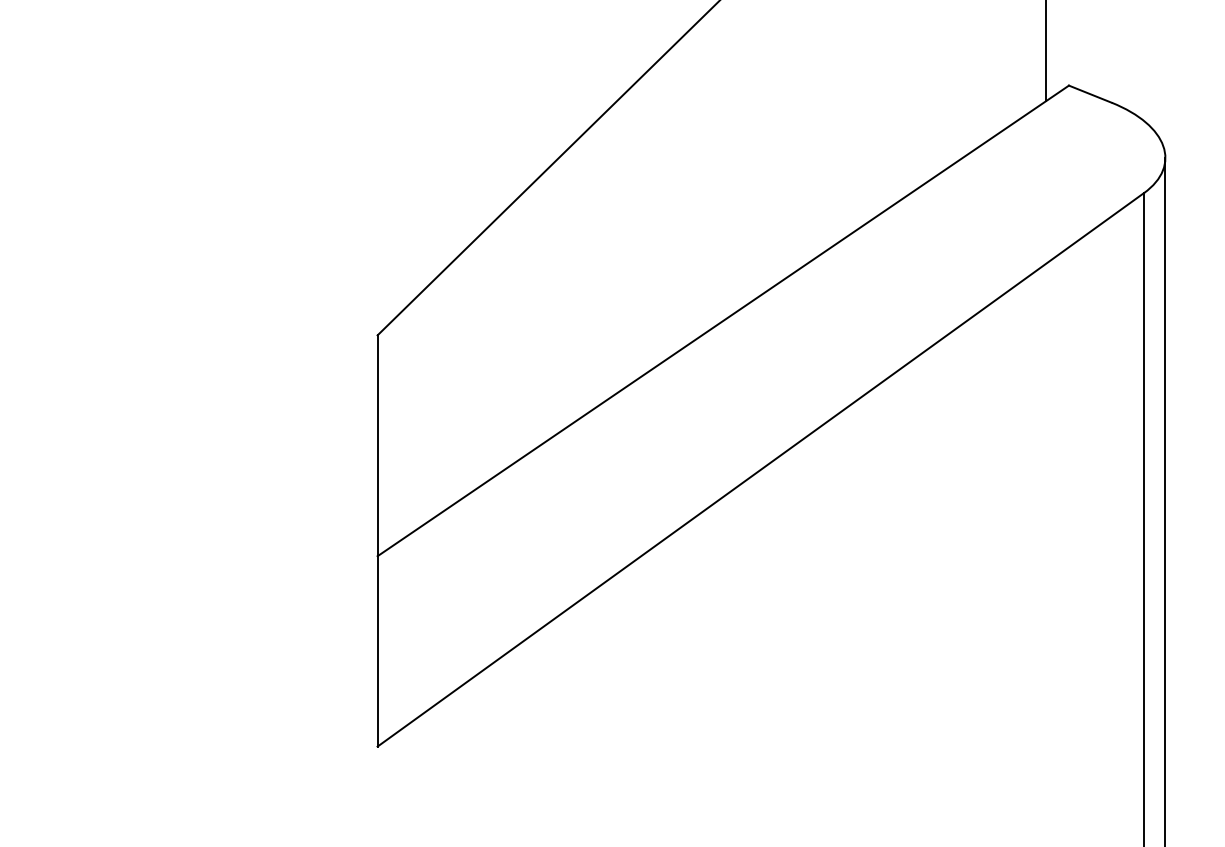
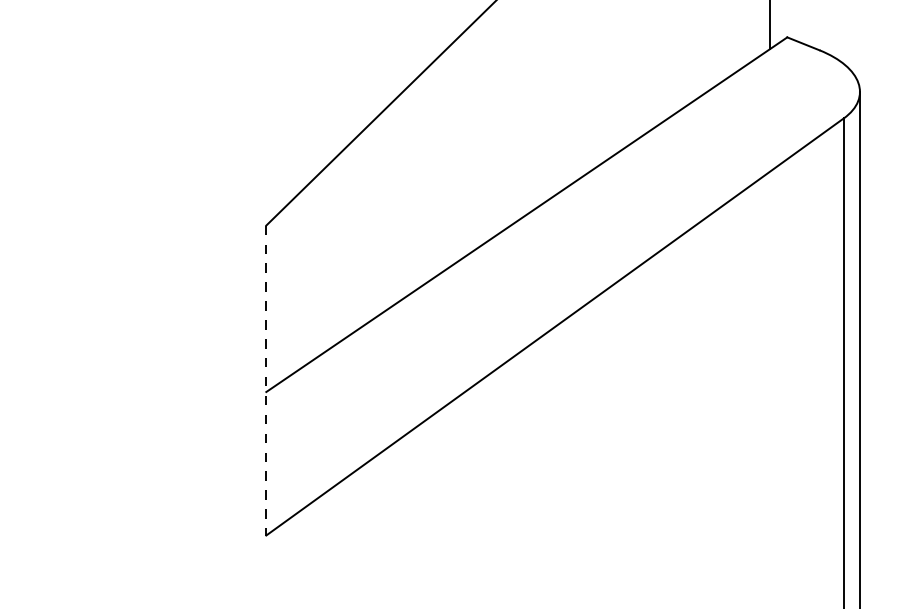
line: (377, 540) -> (266, 380), solid -> dashed

